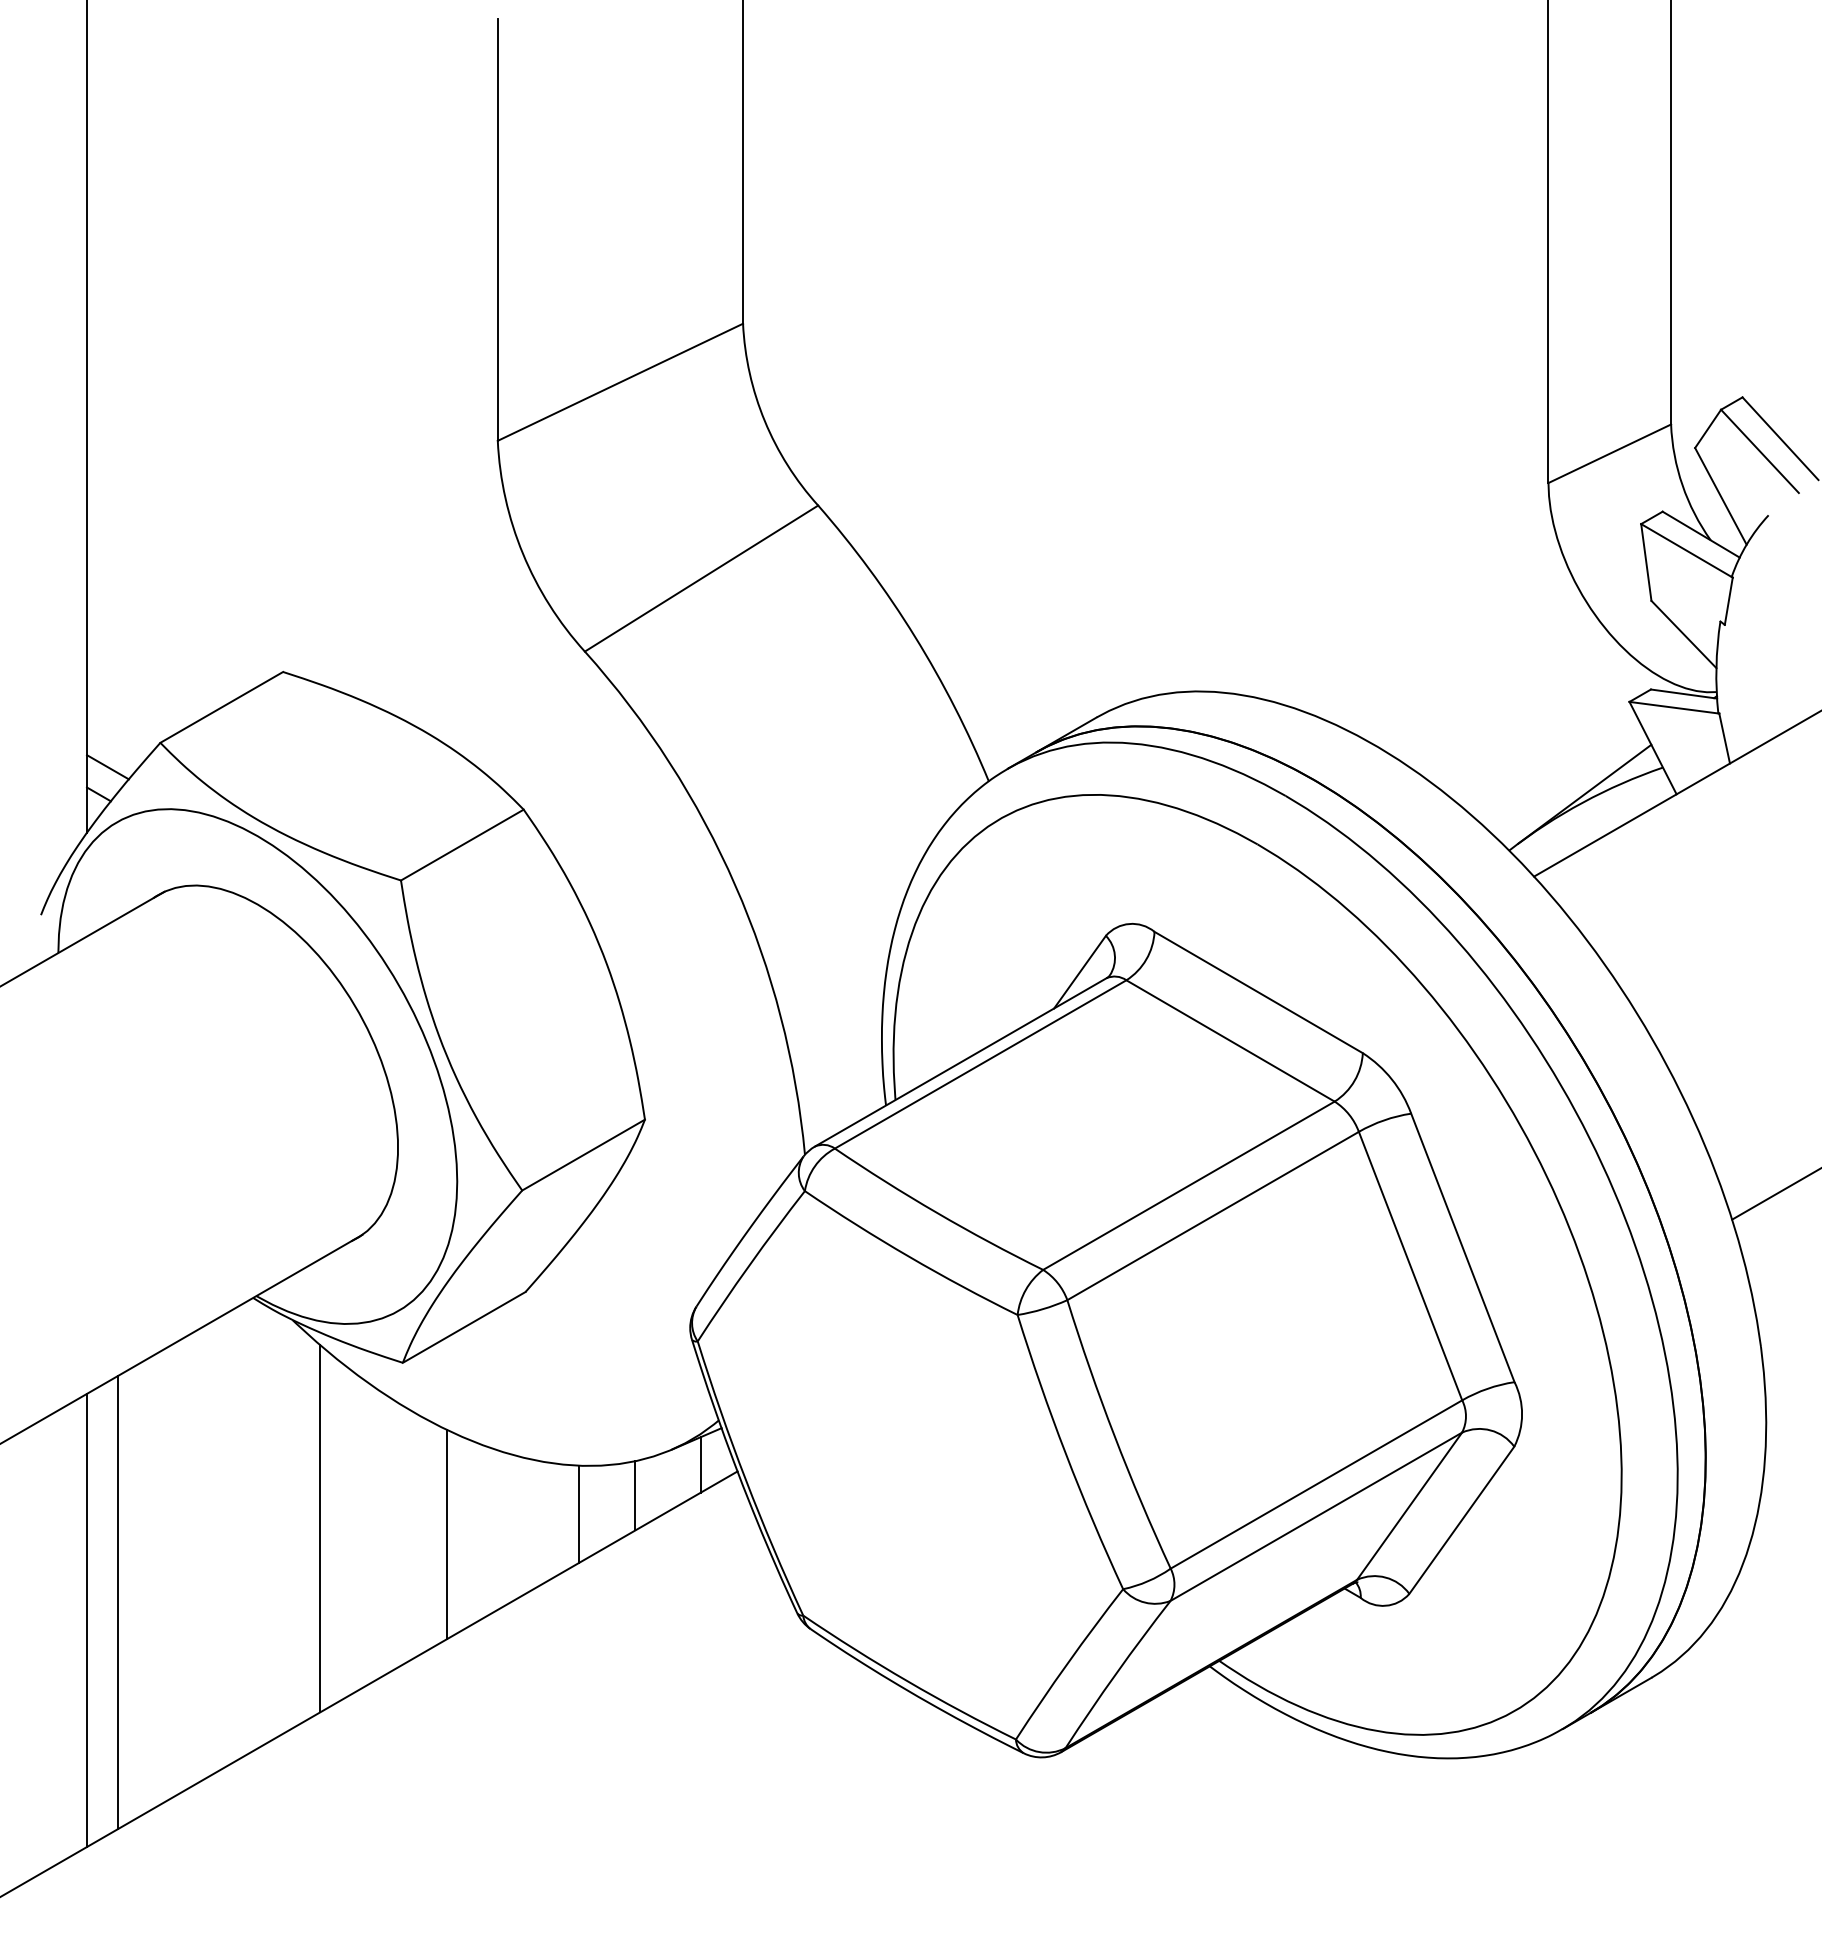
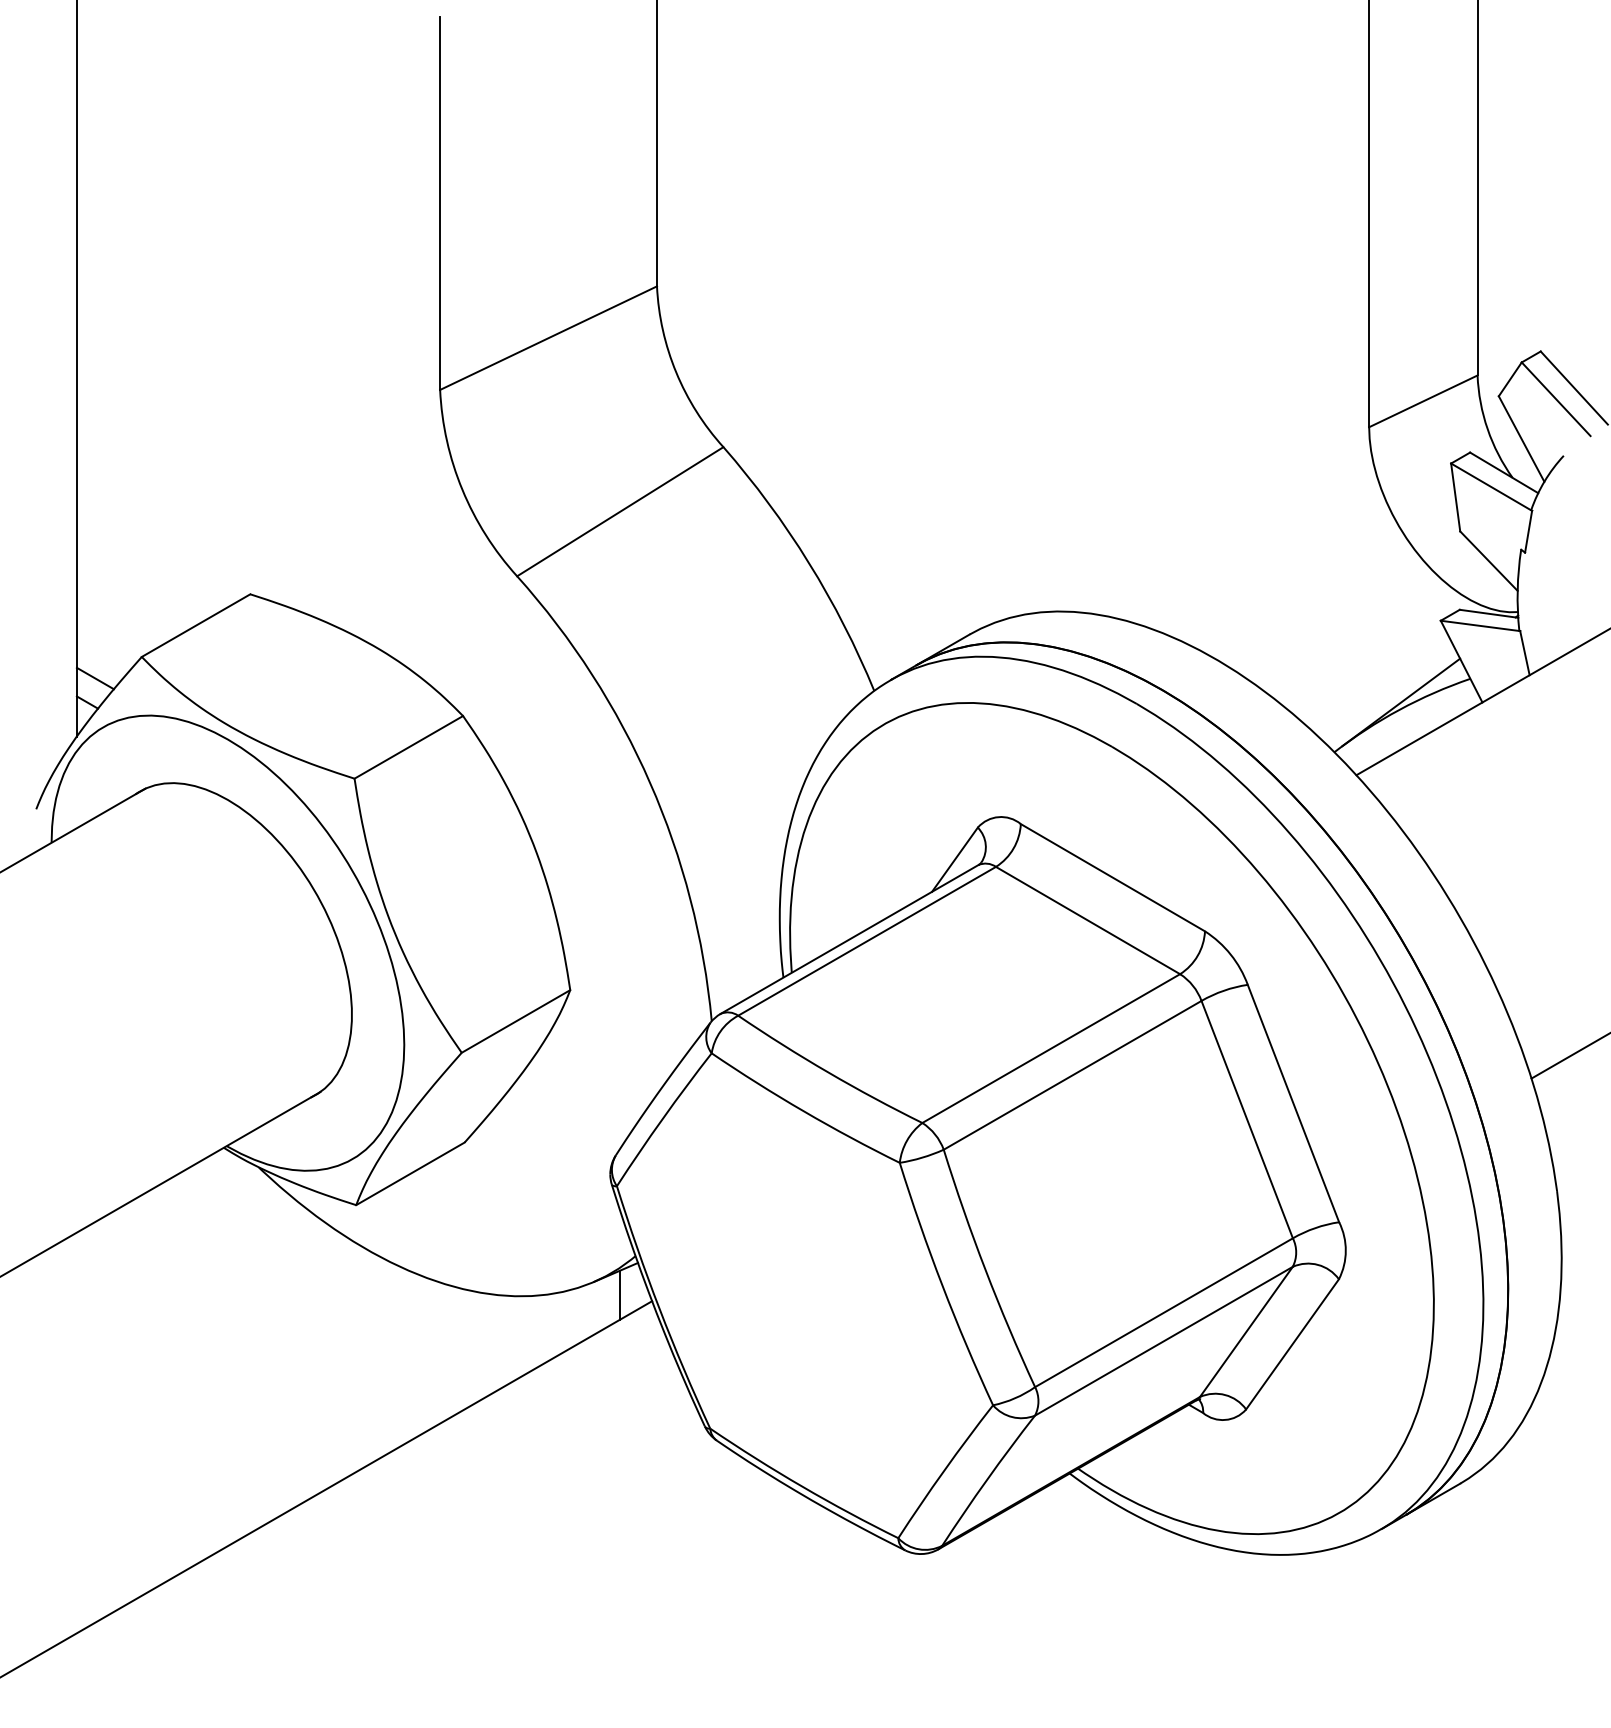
line: (635, 1495) -> (561, 1322), removed
line: (579, 1513) -> (512, 1338), removed
line: (320, 1528) -> (283, 1351), removed
line: (447, 1534) -> (395, 1356), removed
line: (117, 1602) -> (103, 1417), removed
line: (87, 1620) -> (77, 1432), removed

